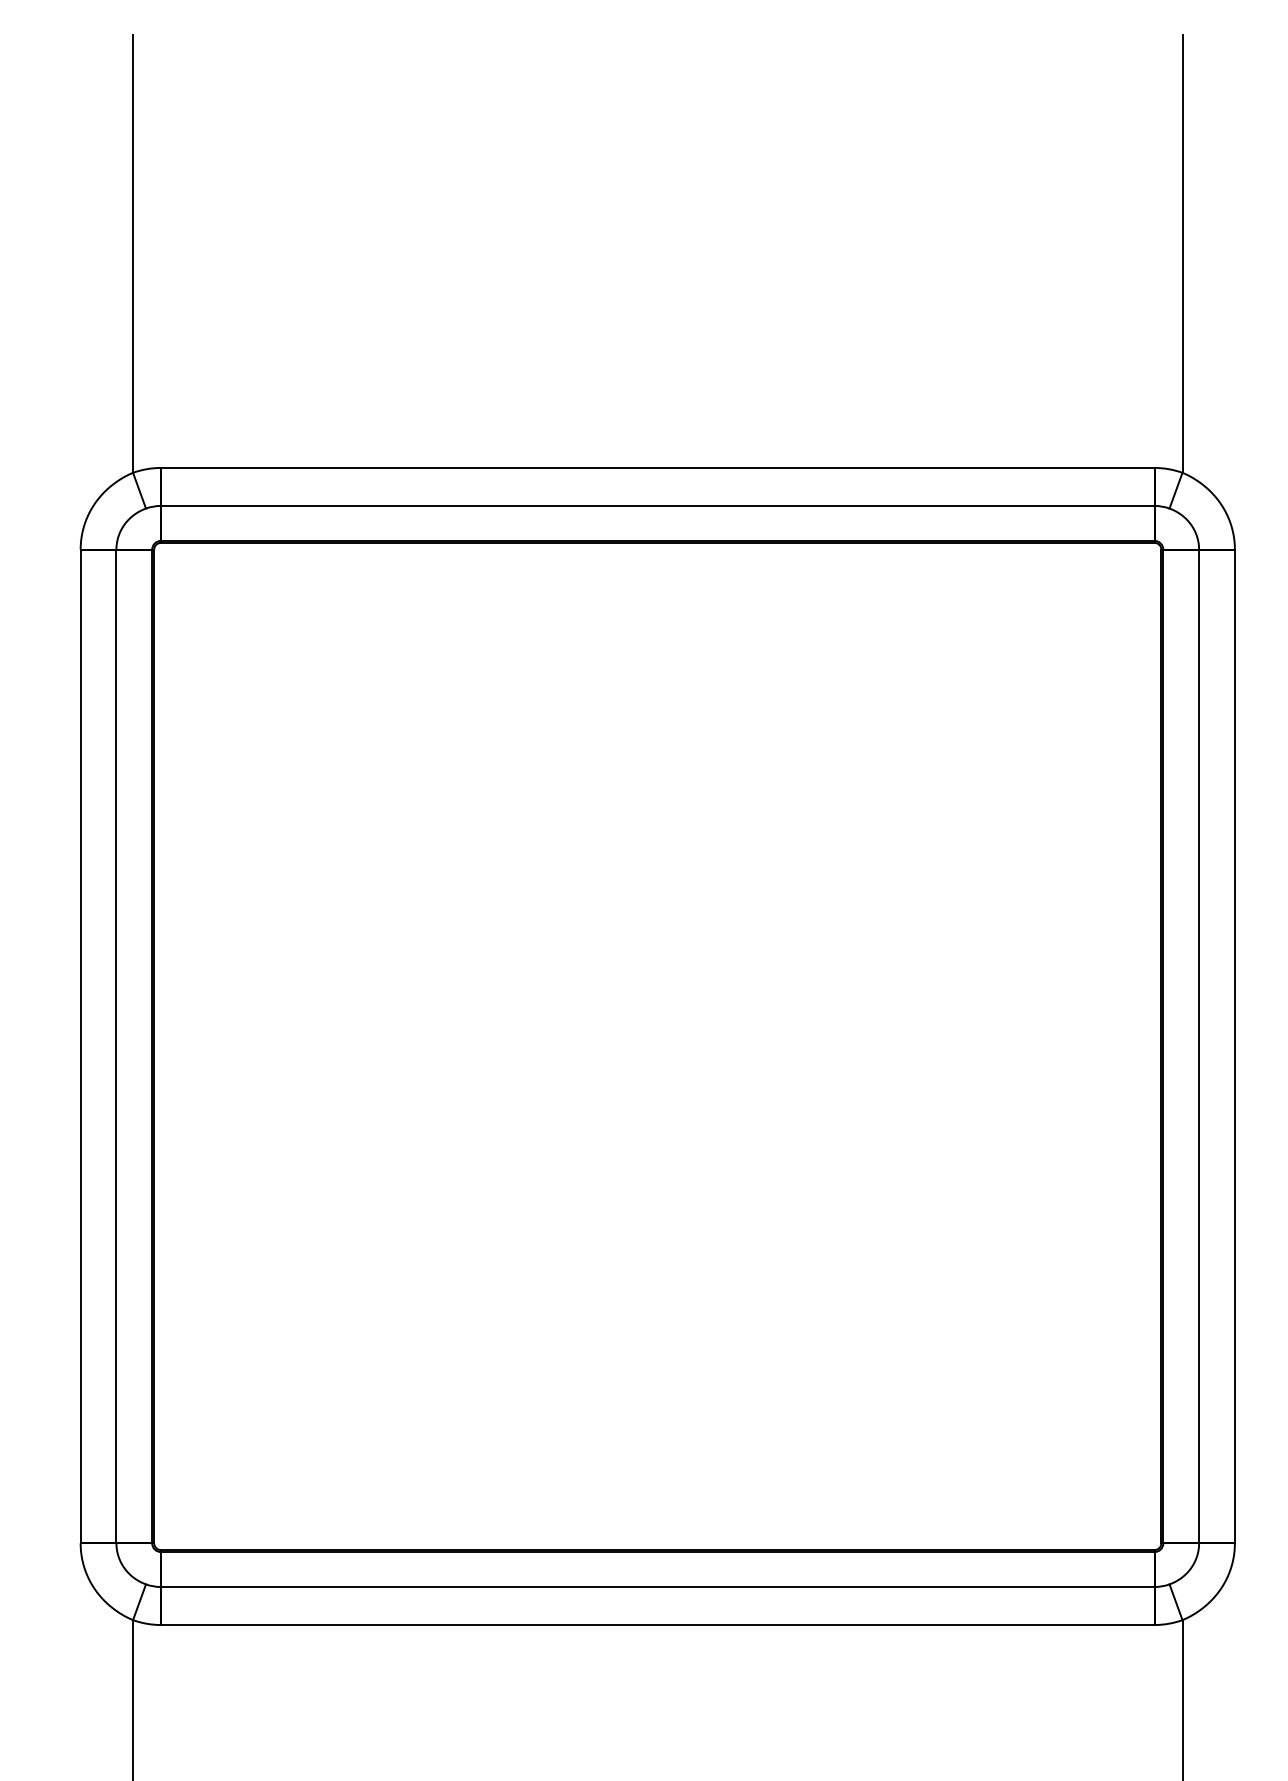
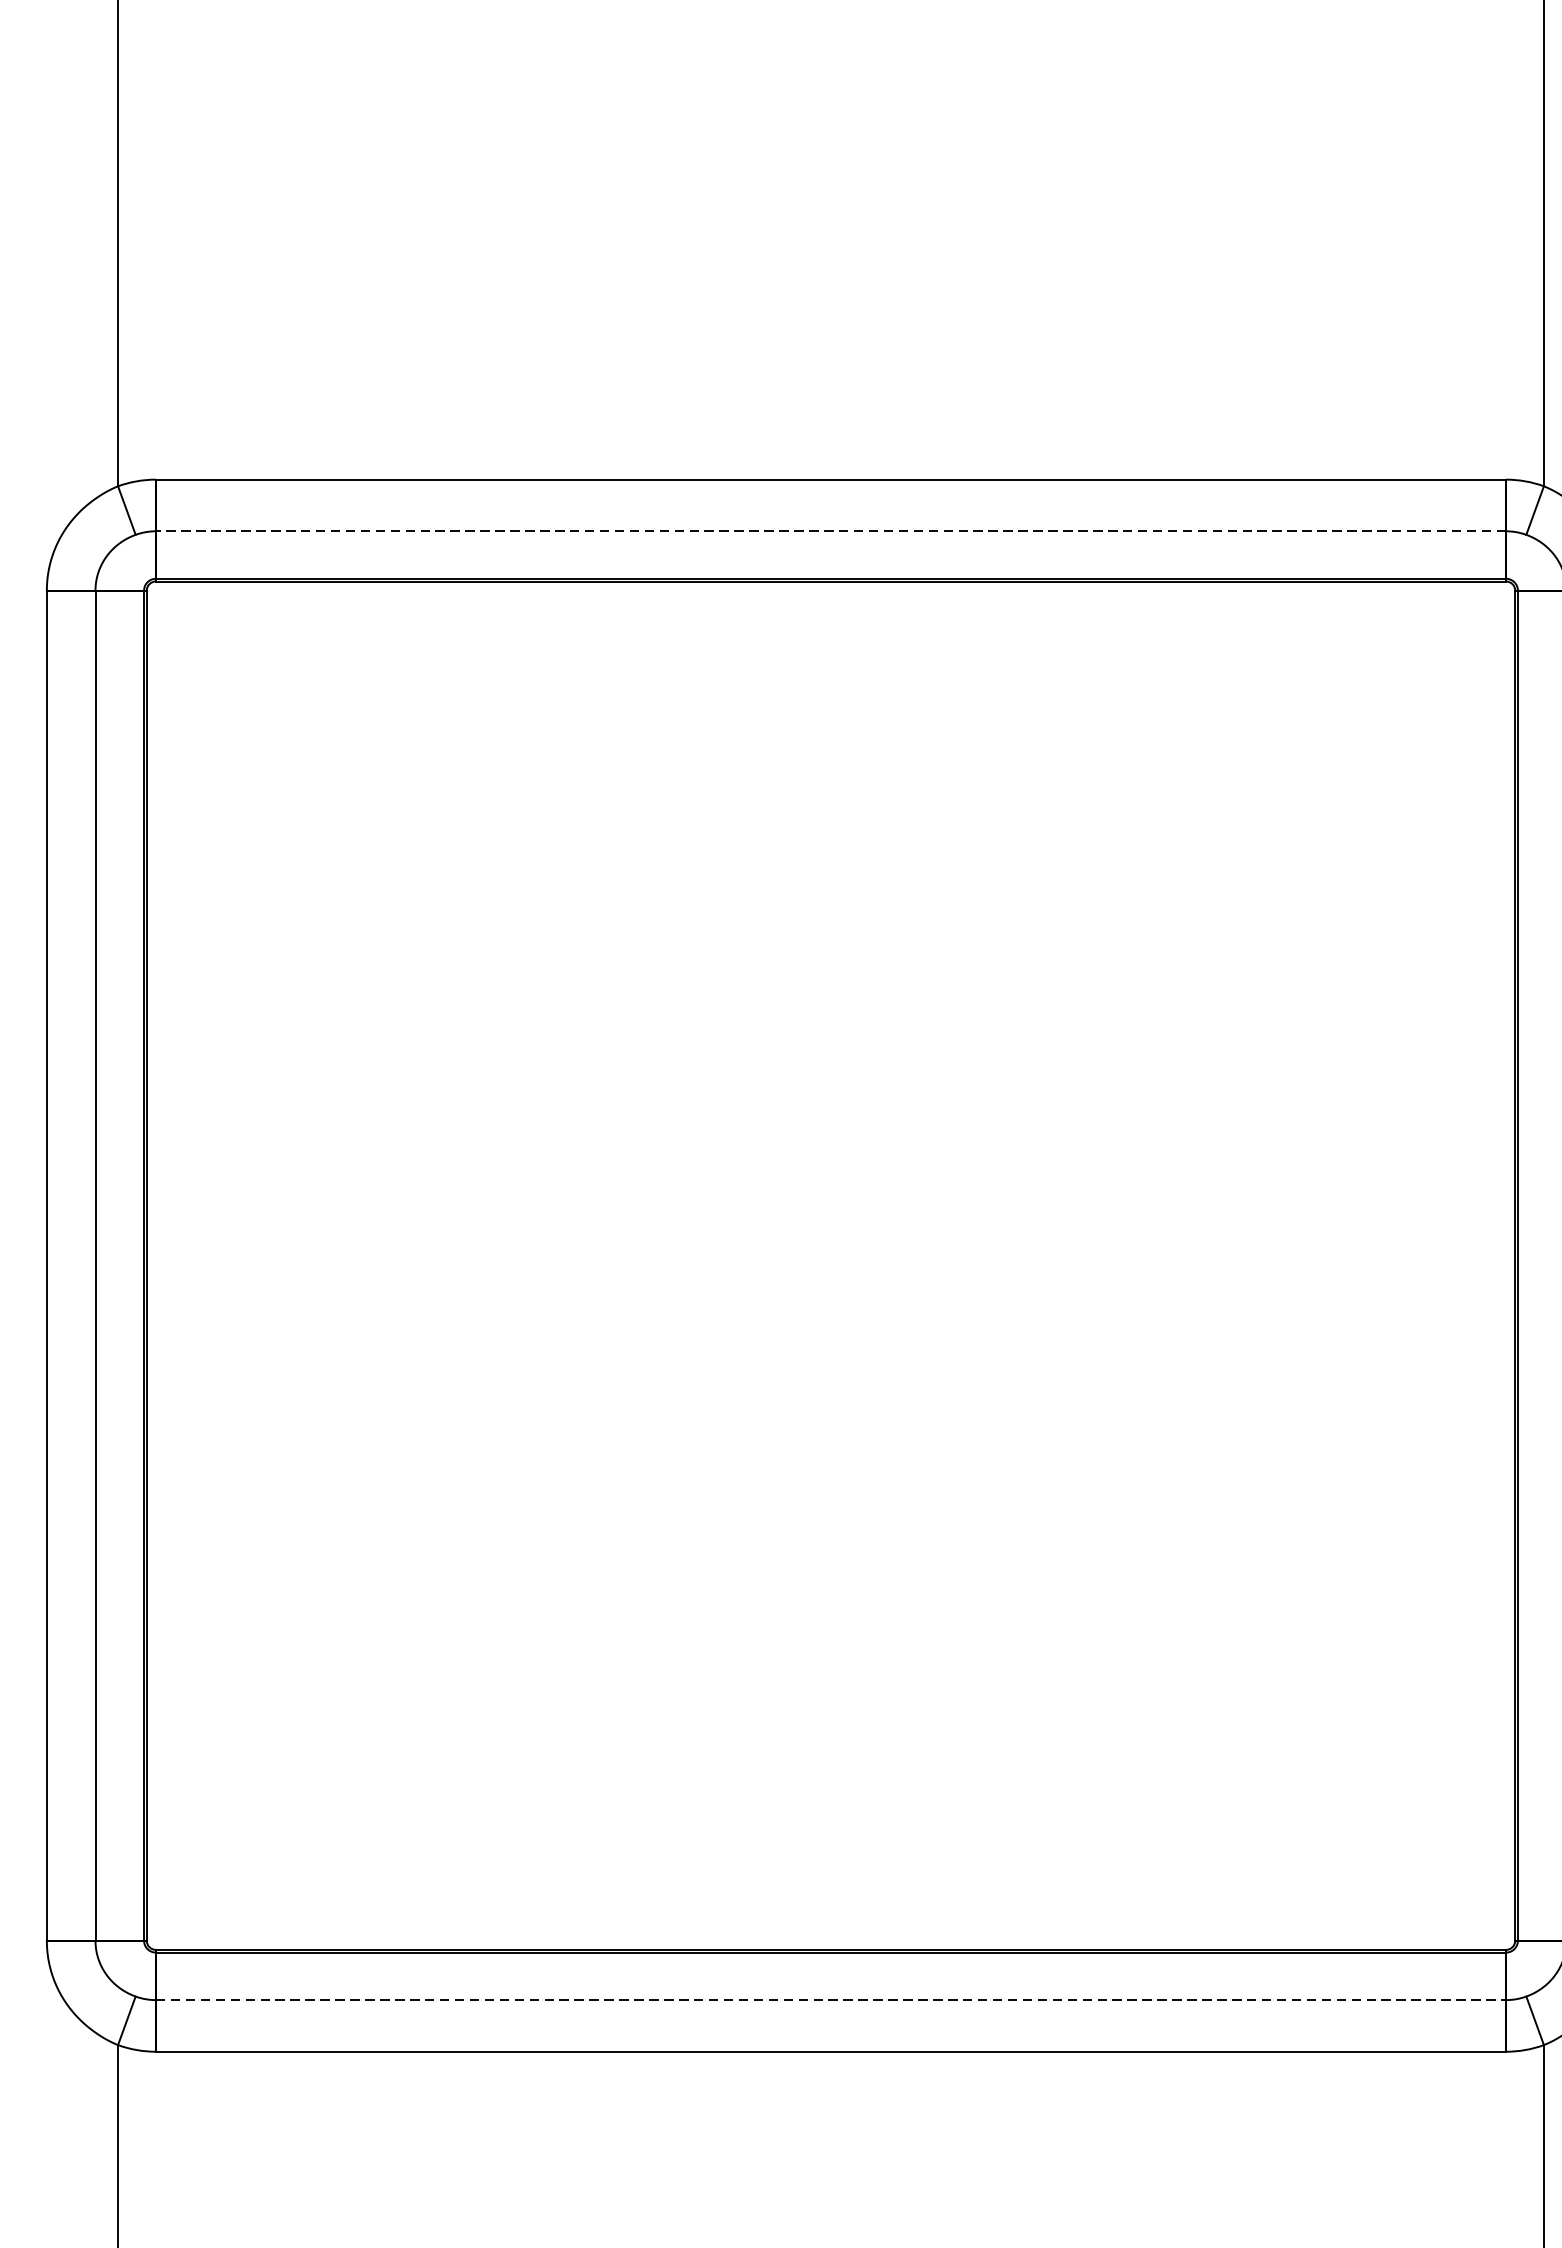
line: (657, 505) -> (830, 530), solid -> dashed
line: (657, 1587) -> (830, 2000), solid -> dashed

